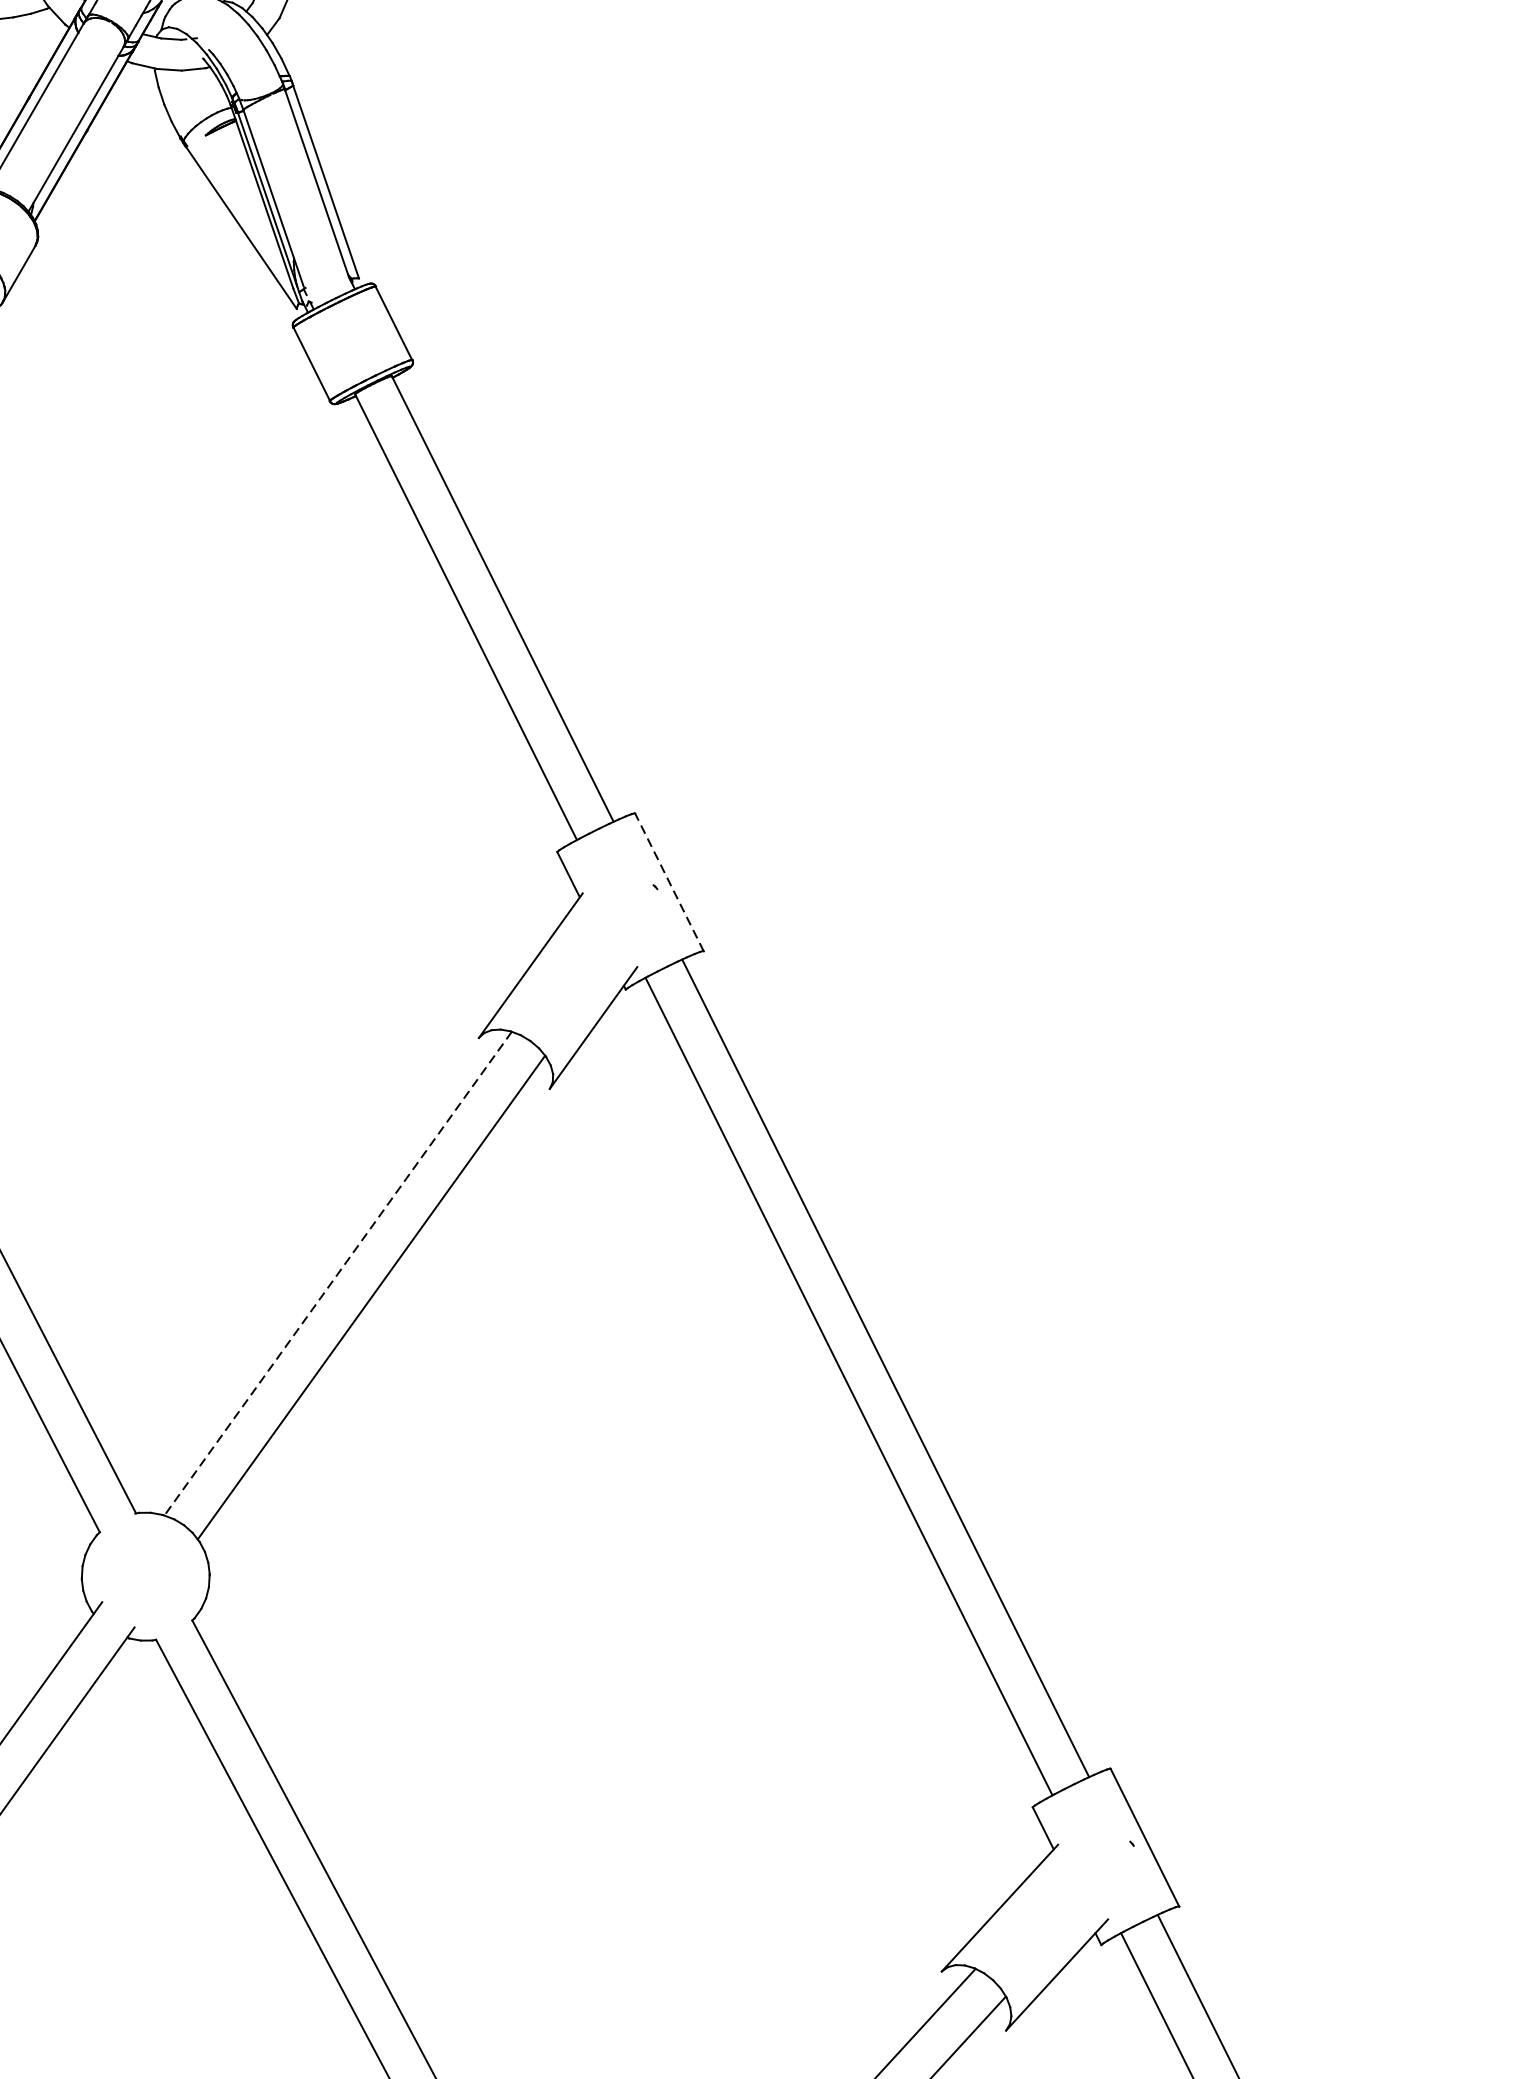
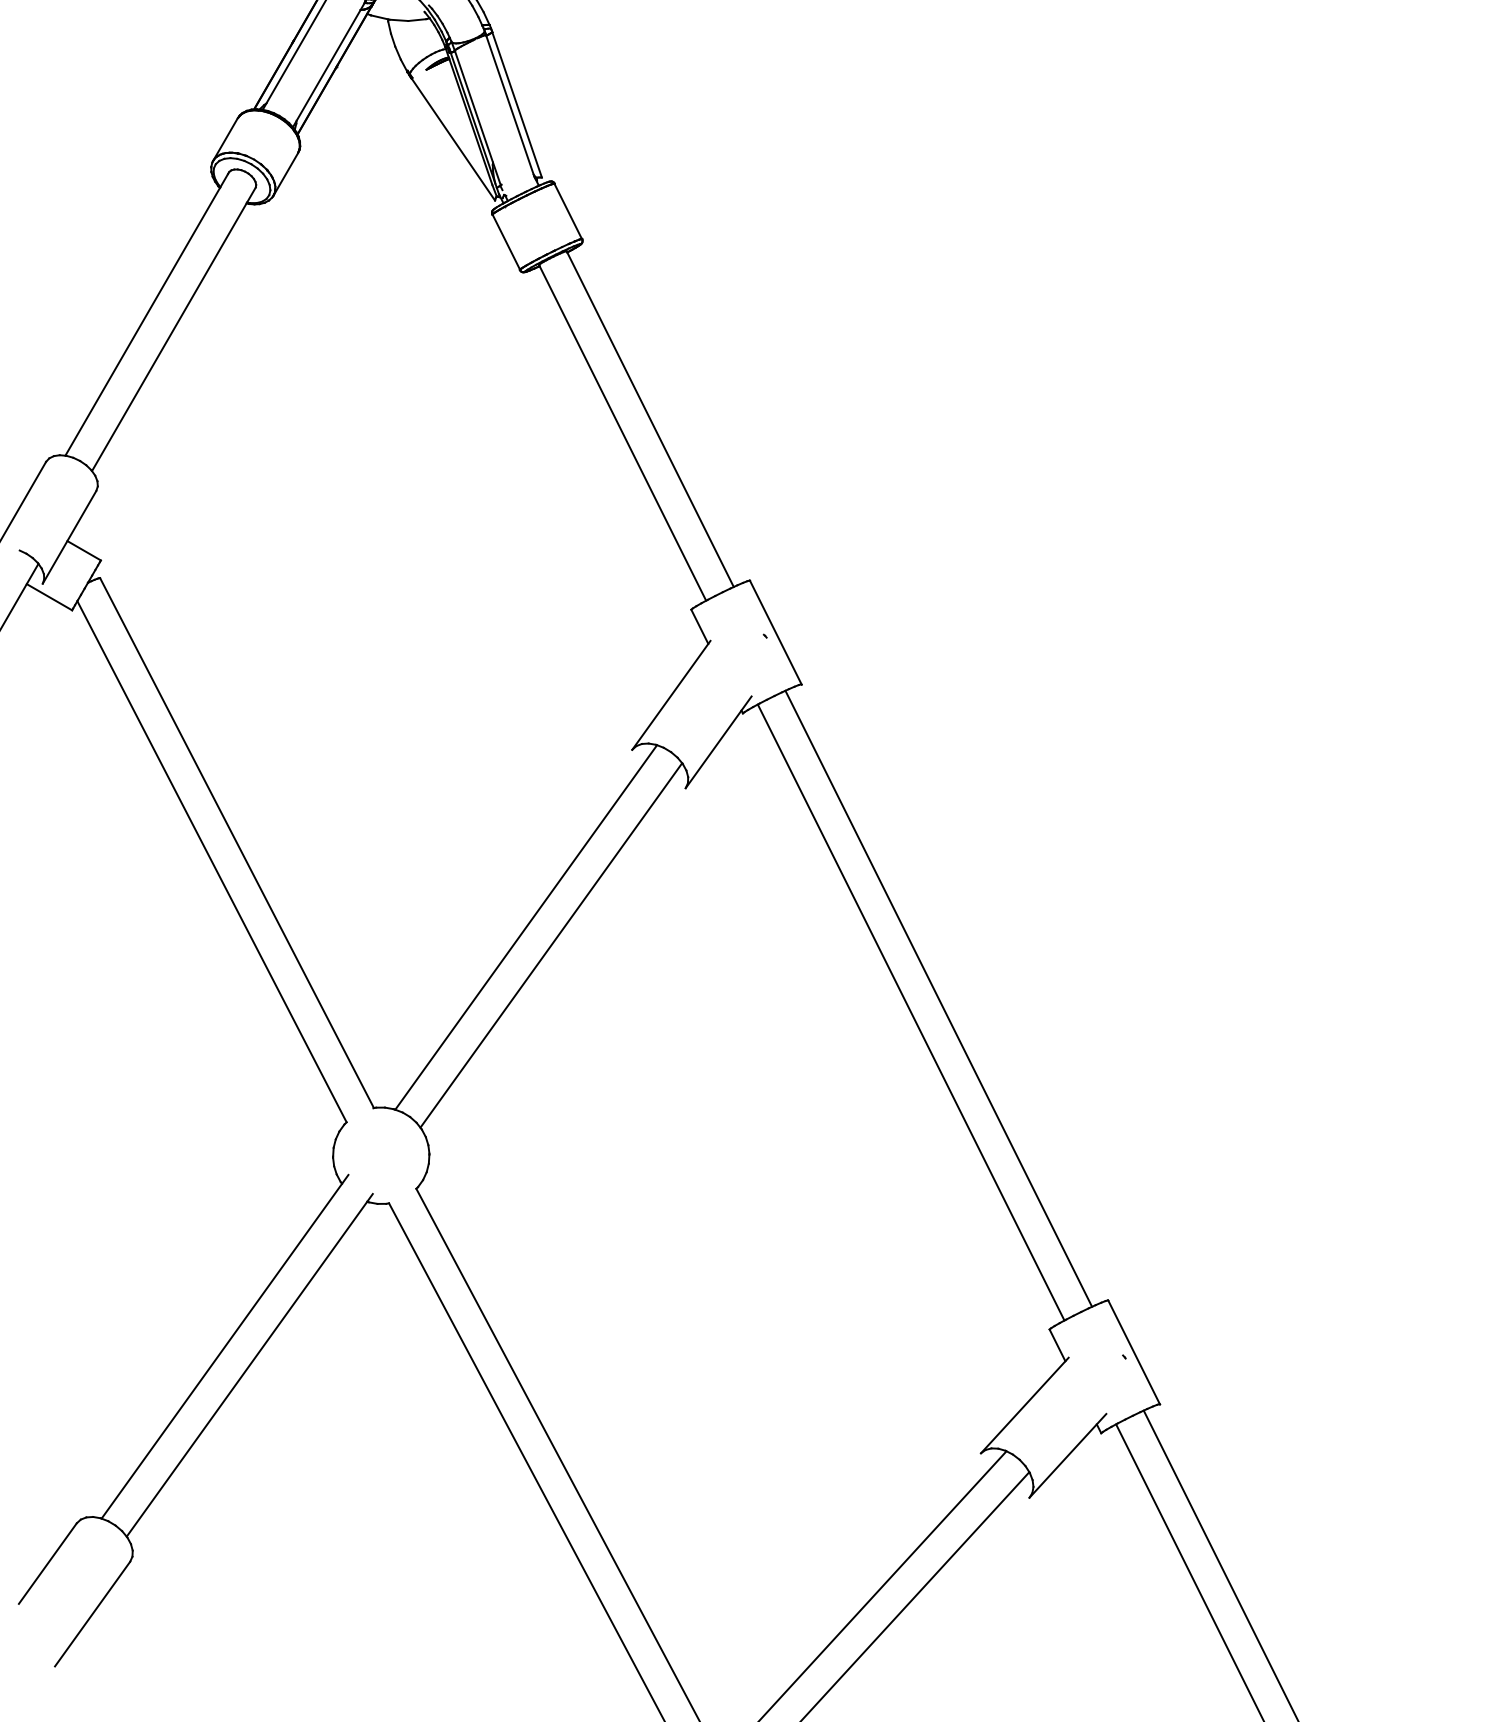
line: (669, 882) -> (775, 632), dashed -> solid
line: (337, 1273) -> (525, 927), dashed -> solid

